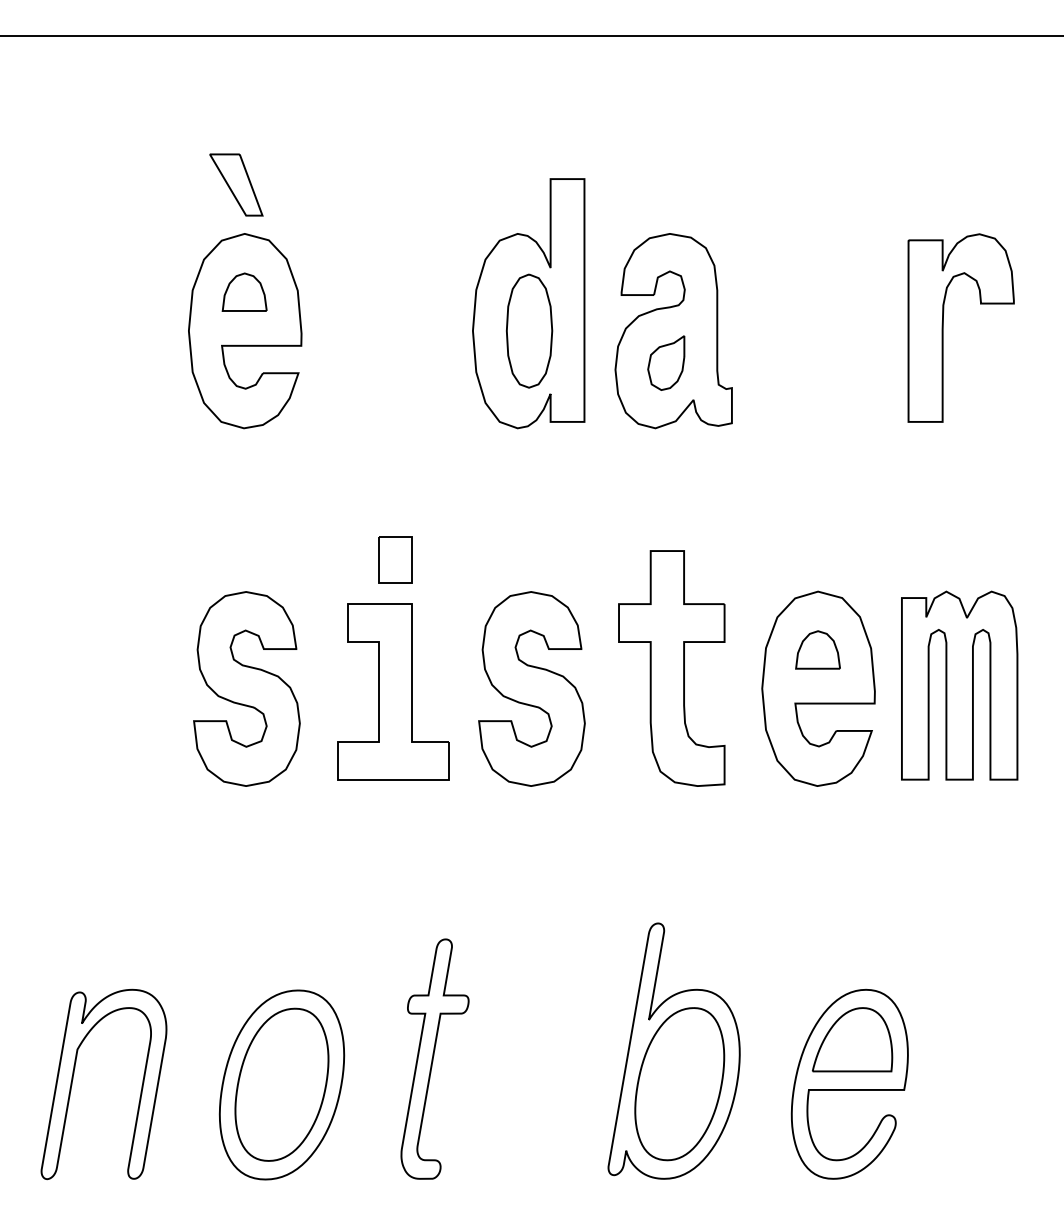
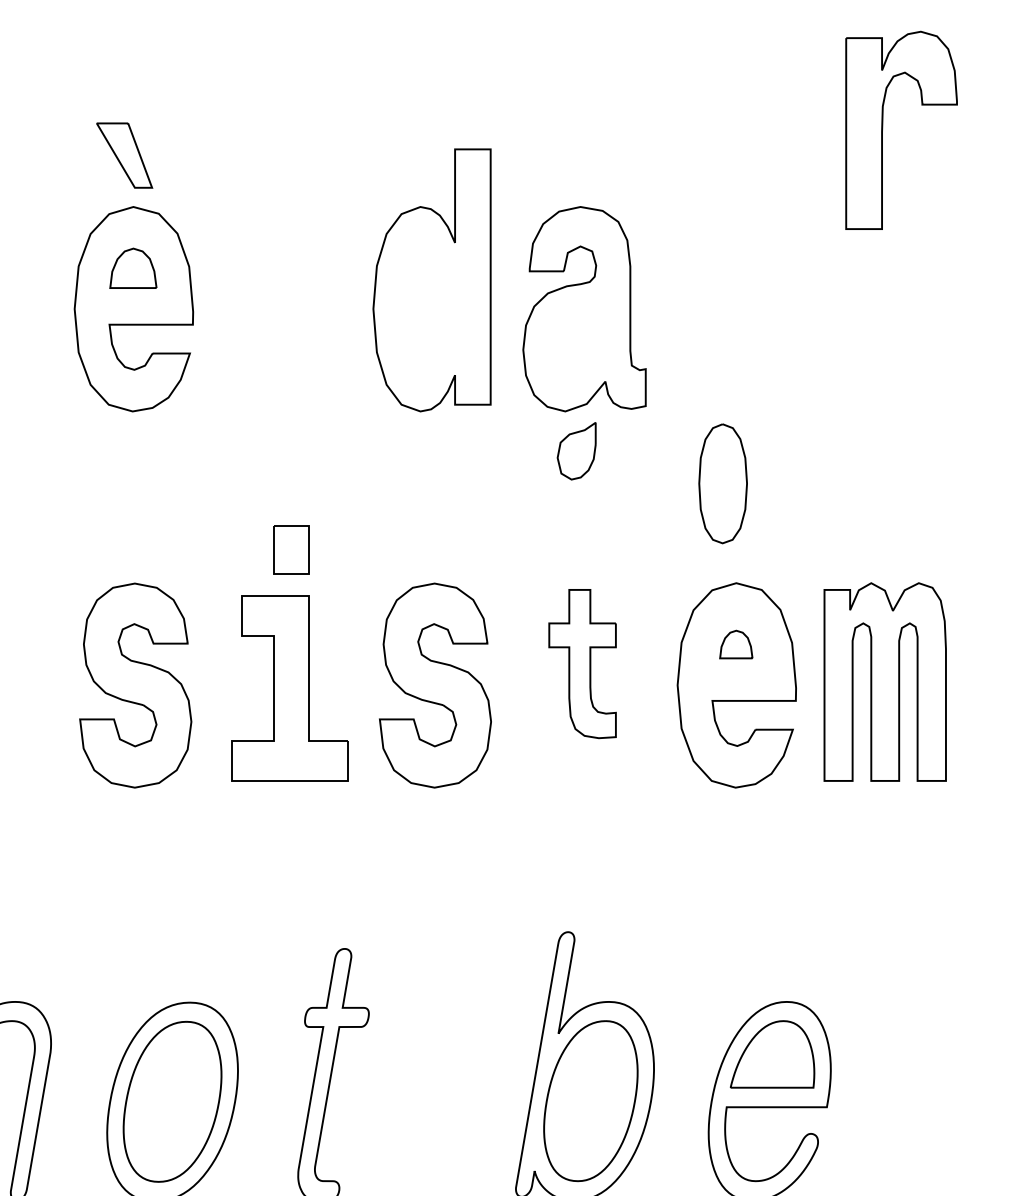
part: (943, 327) -> (882, 129), moved
part: (529, 330) -> (723, 483), moved
part: (666, 362) -> (576, 450), moved
part: (817, 649) -> (735, 644), size x0.7
part: (671, 668) -> (582, 664), size x0.6

